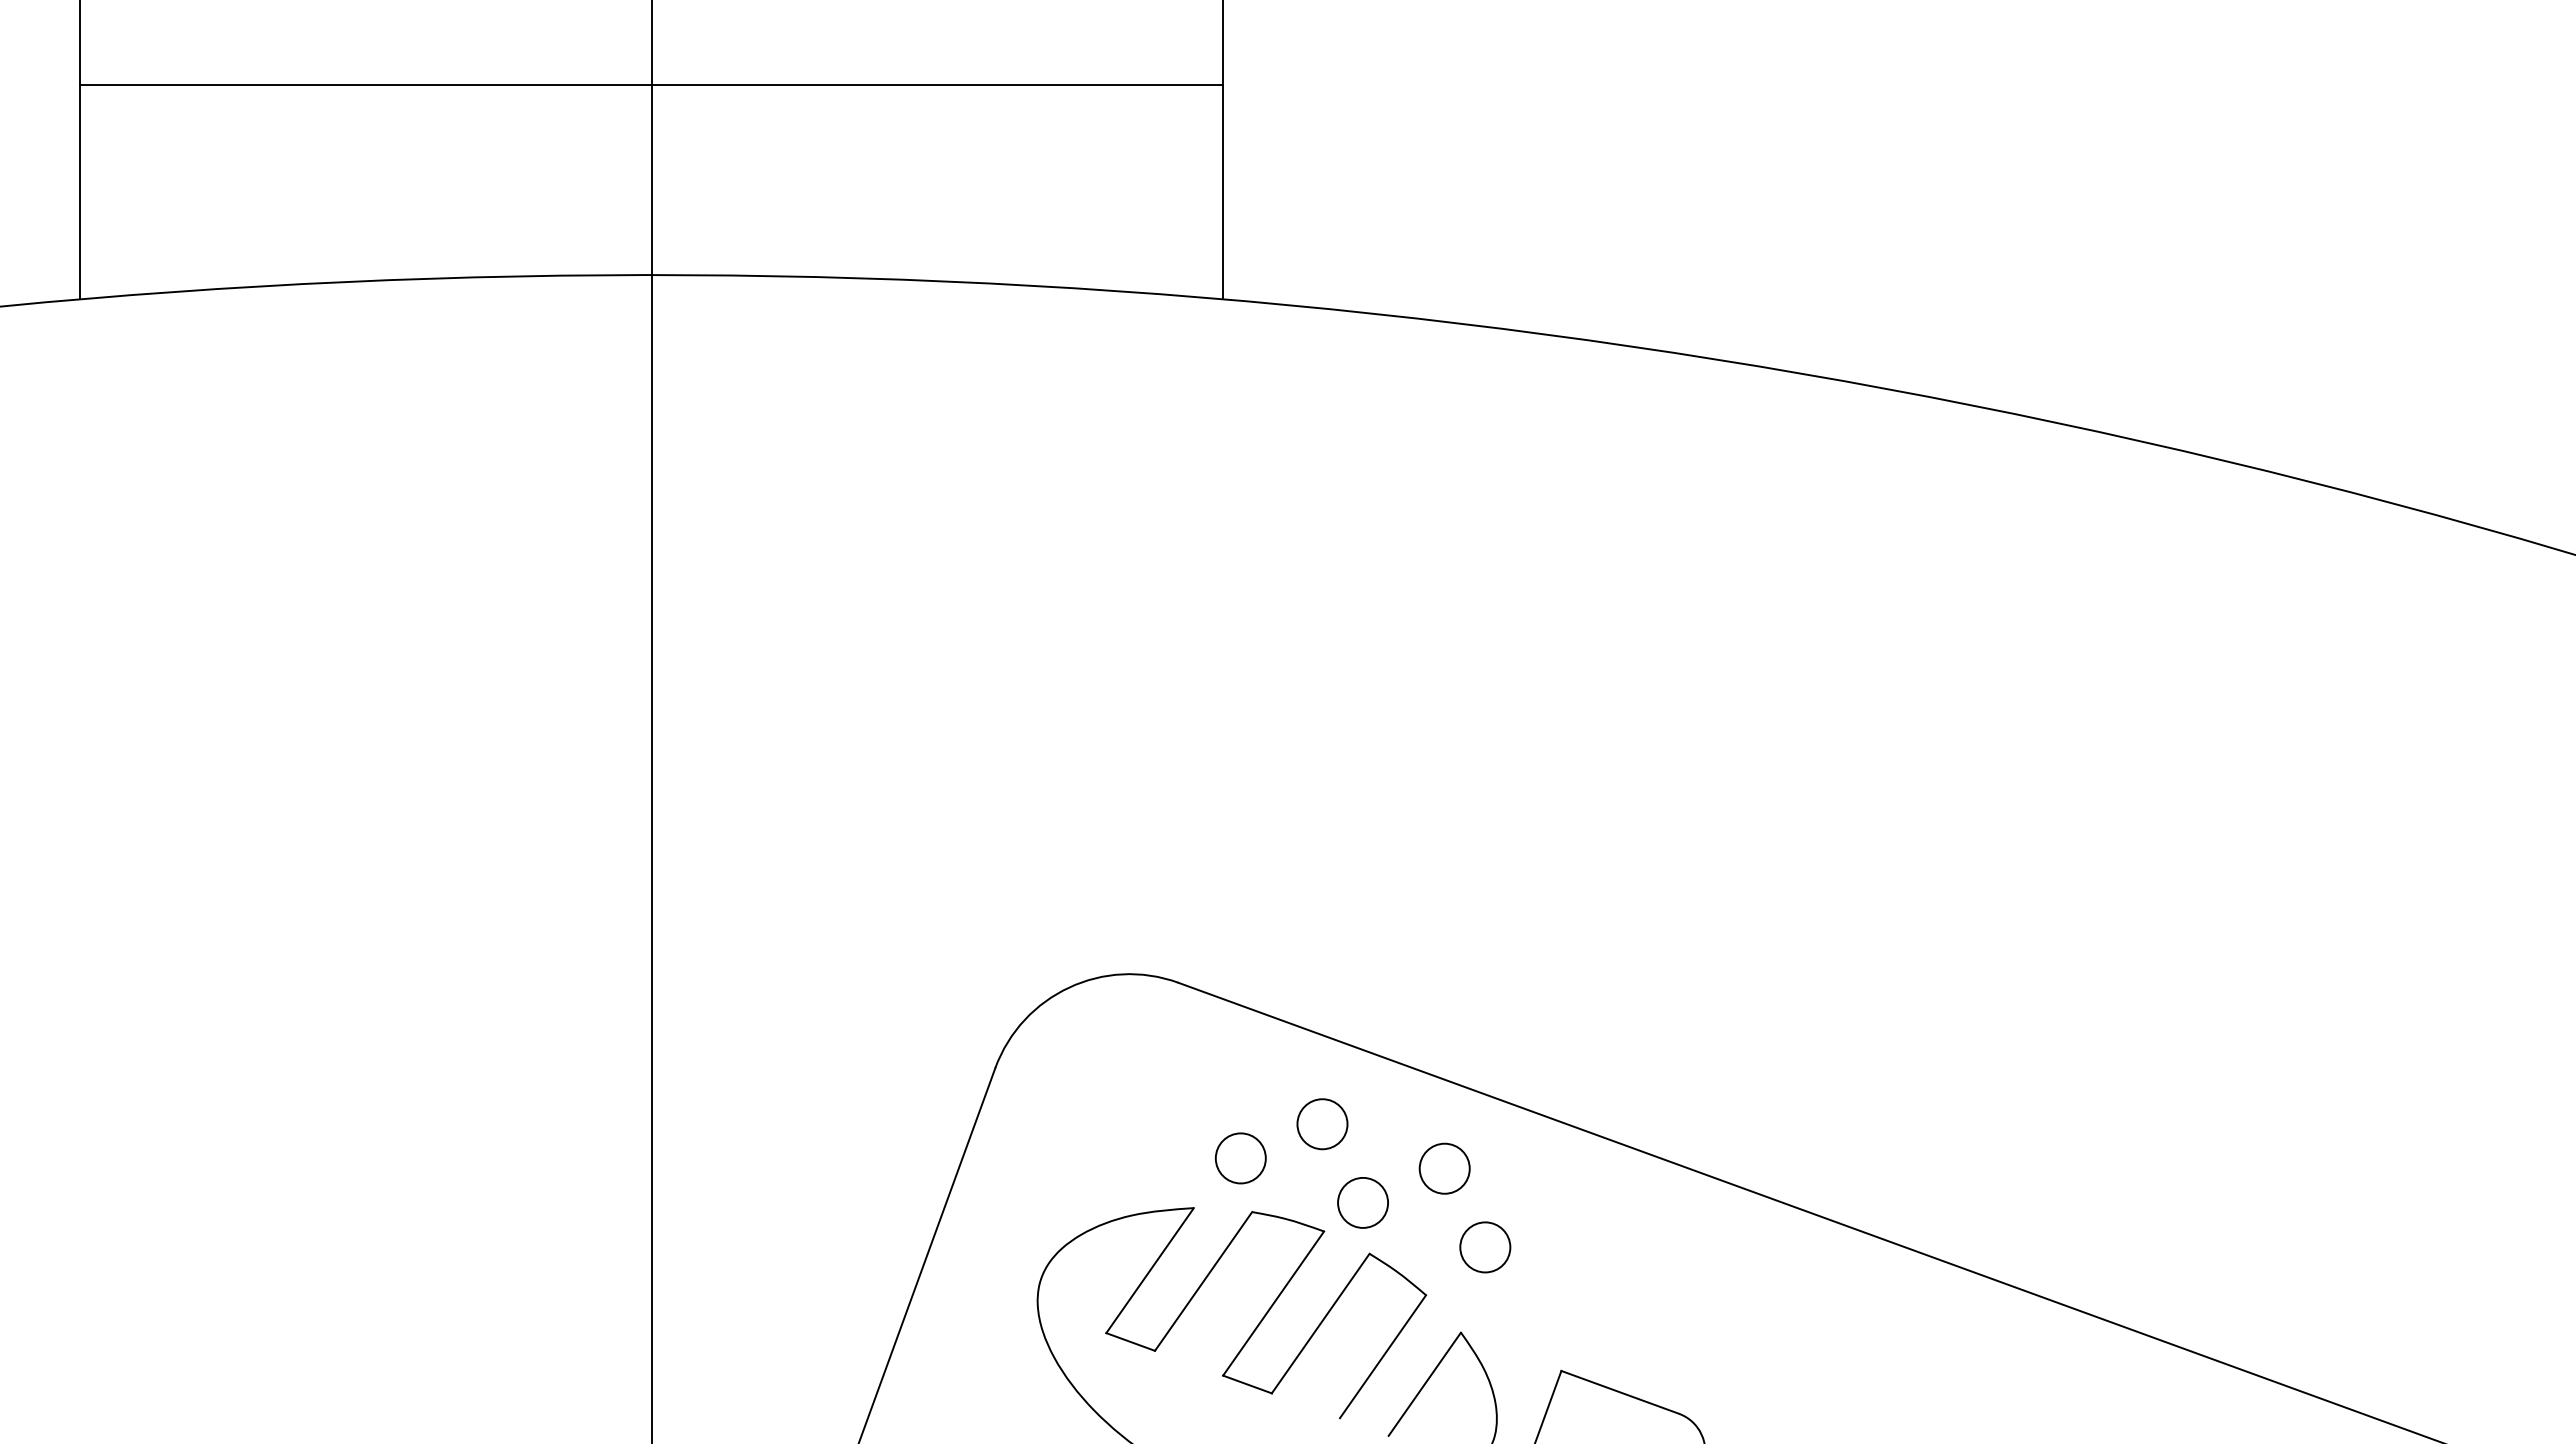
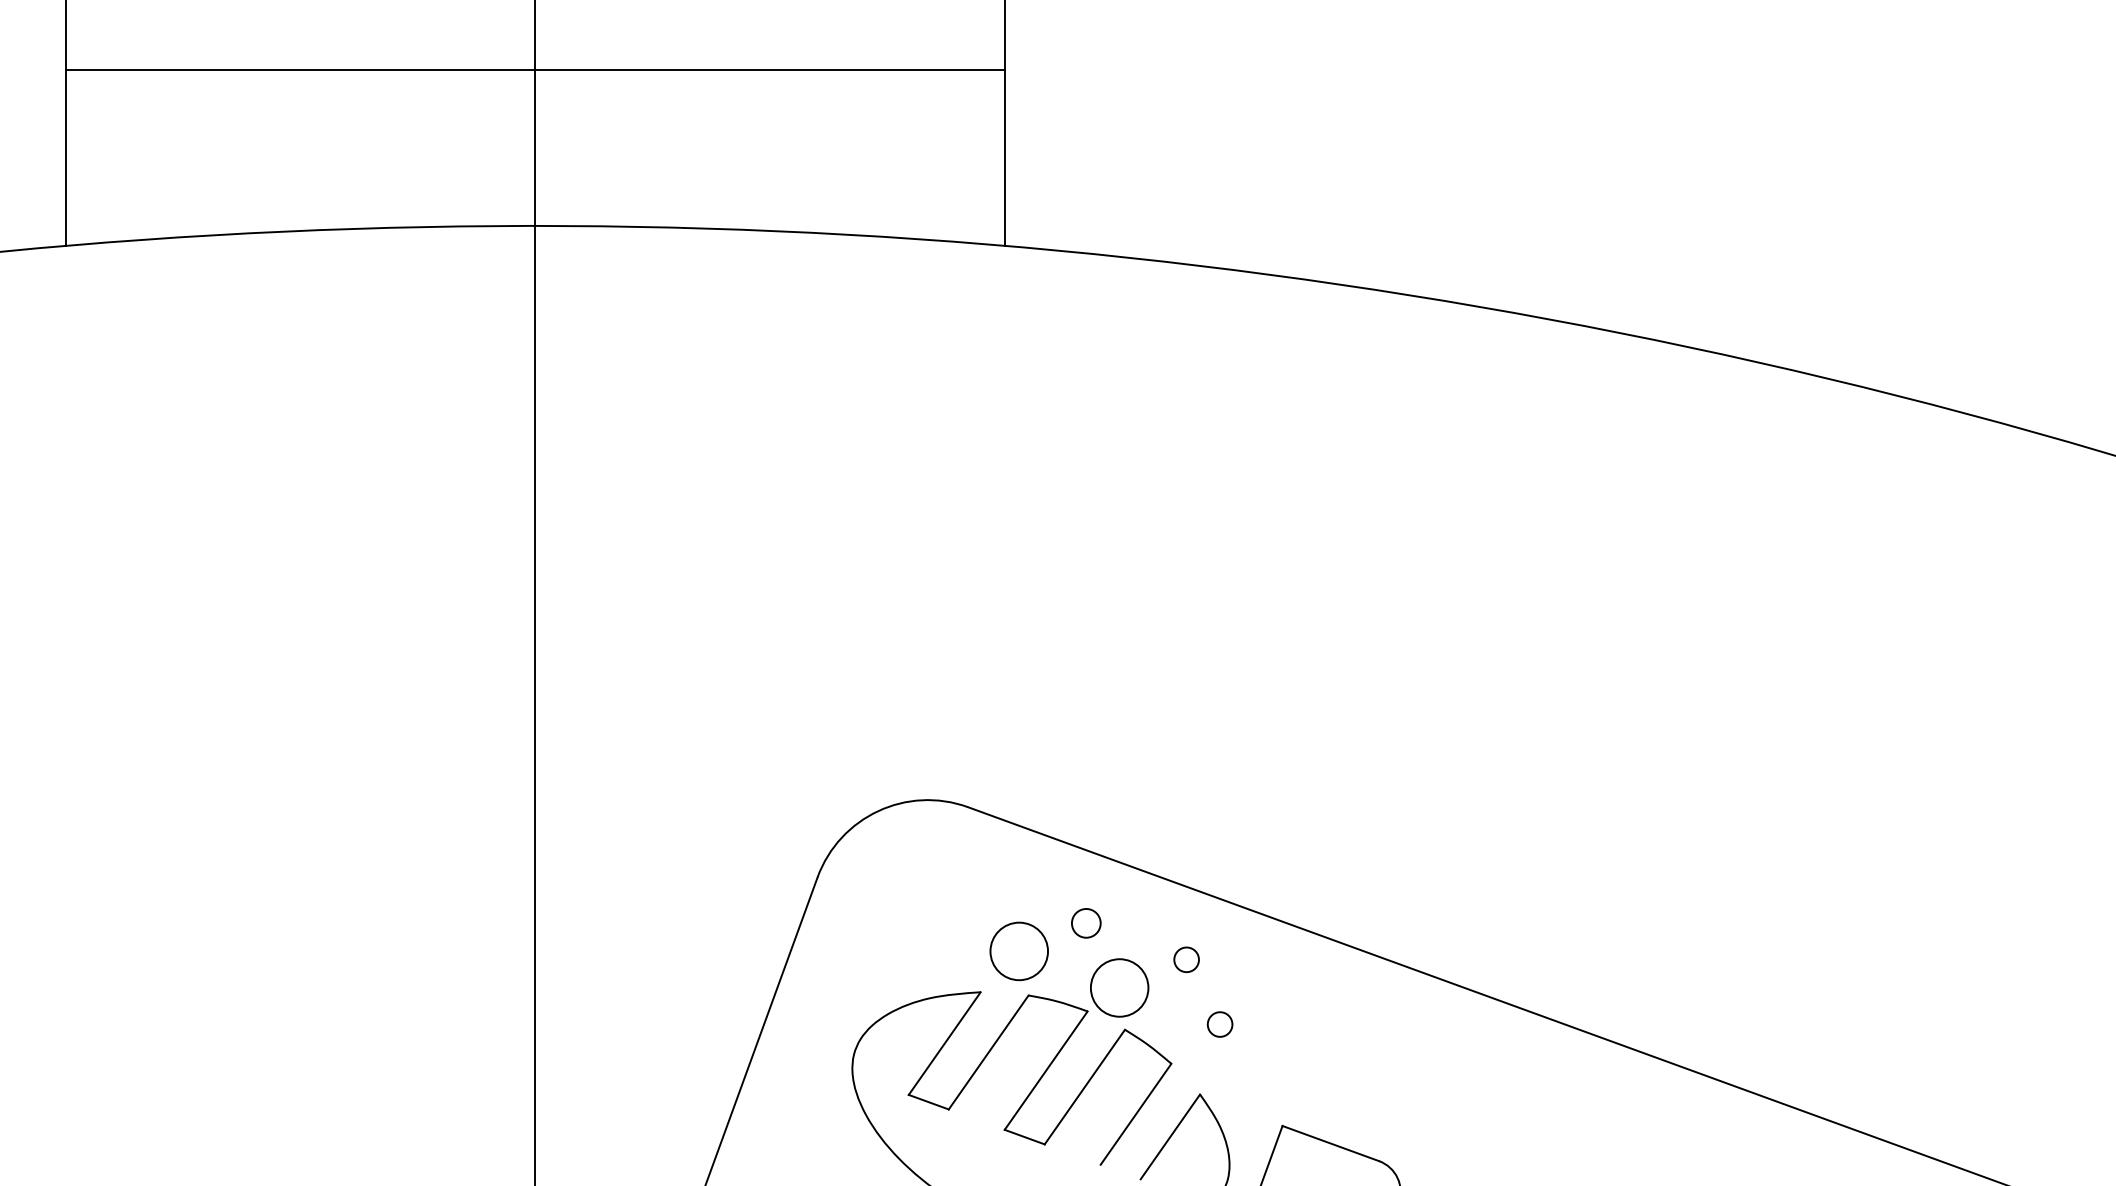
circle: (1322, 1124) -> (1086, 923), size x0.7
circle: (1240, 1158) -> (1018, 951), size x1.4
circle: (1444, 1168) -> (1186, 959), size x0.6
circle: (1363, 1202) -> (1120, 987), size x1.4
circle: (1485, 1247) -> (1220, 1024), size x0.6

